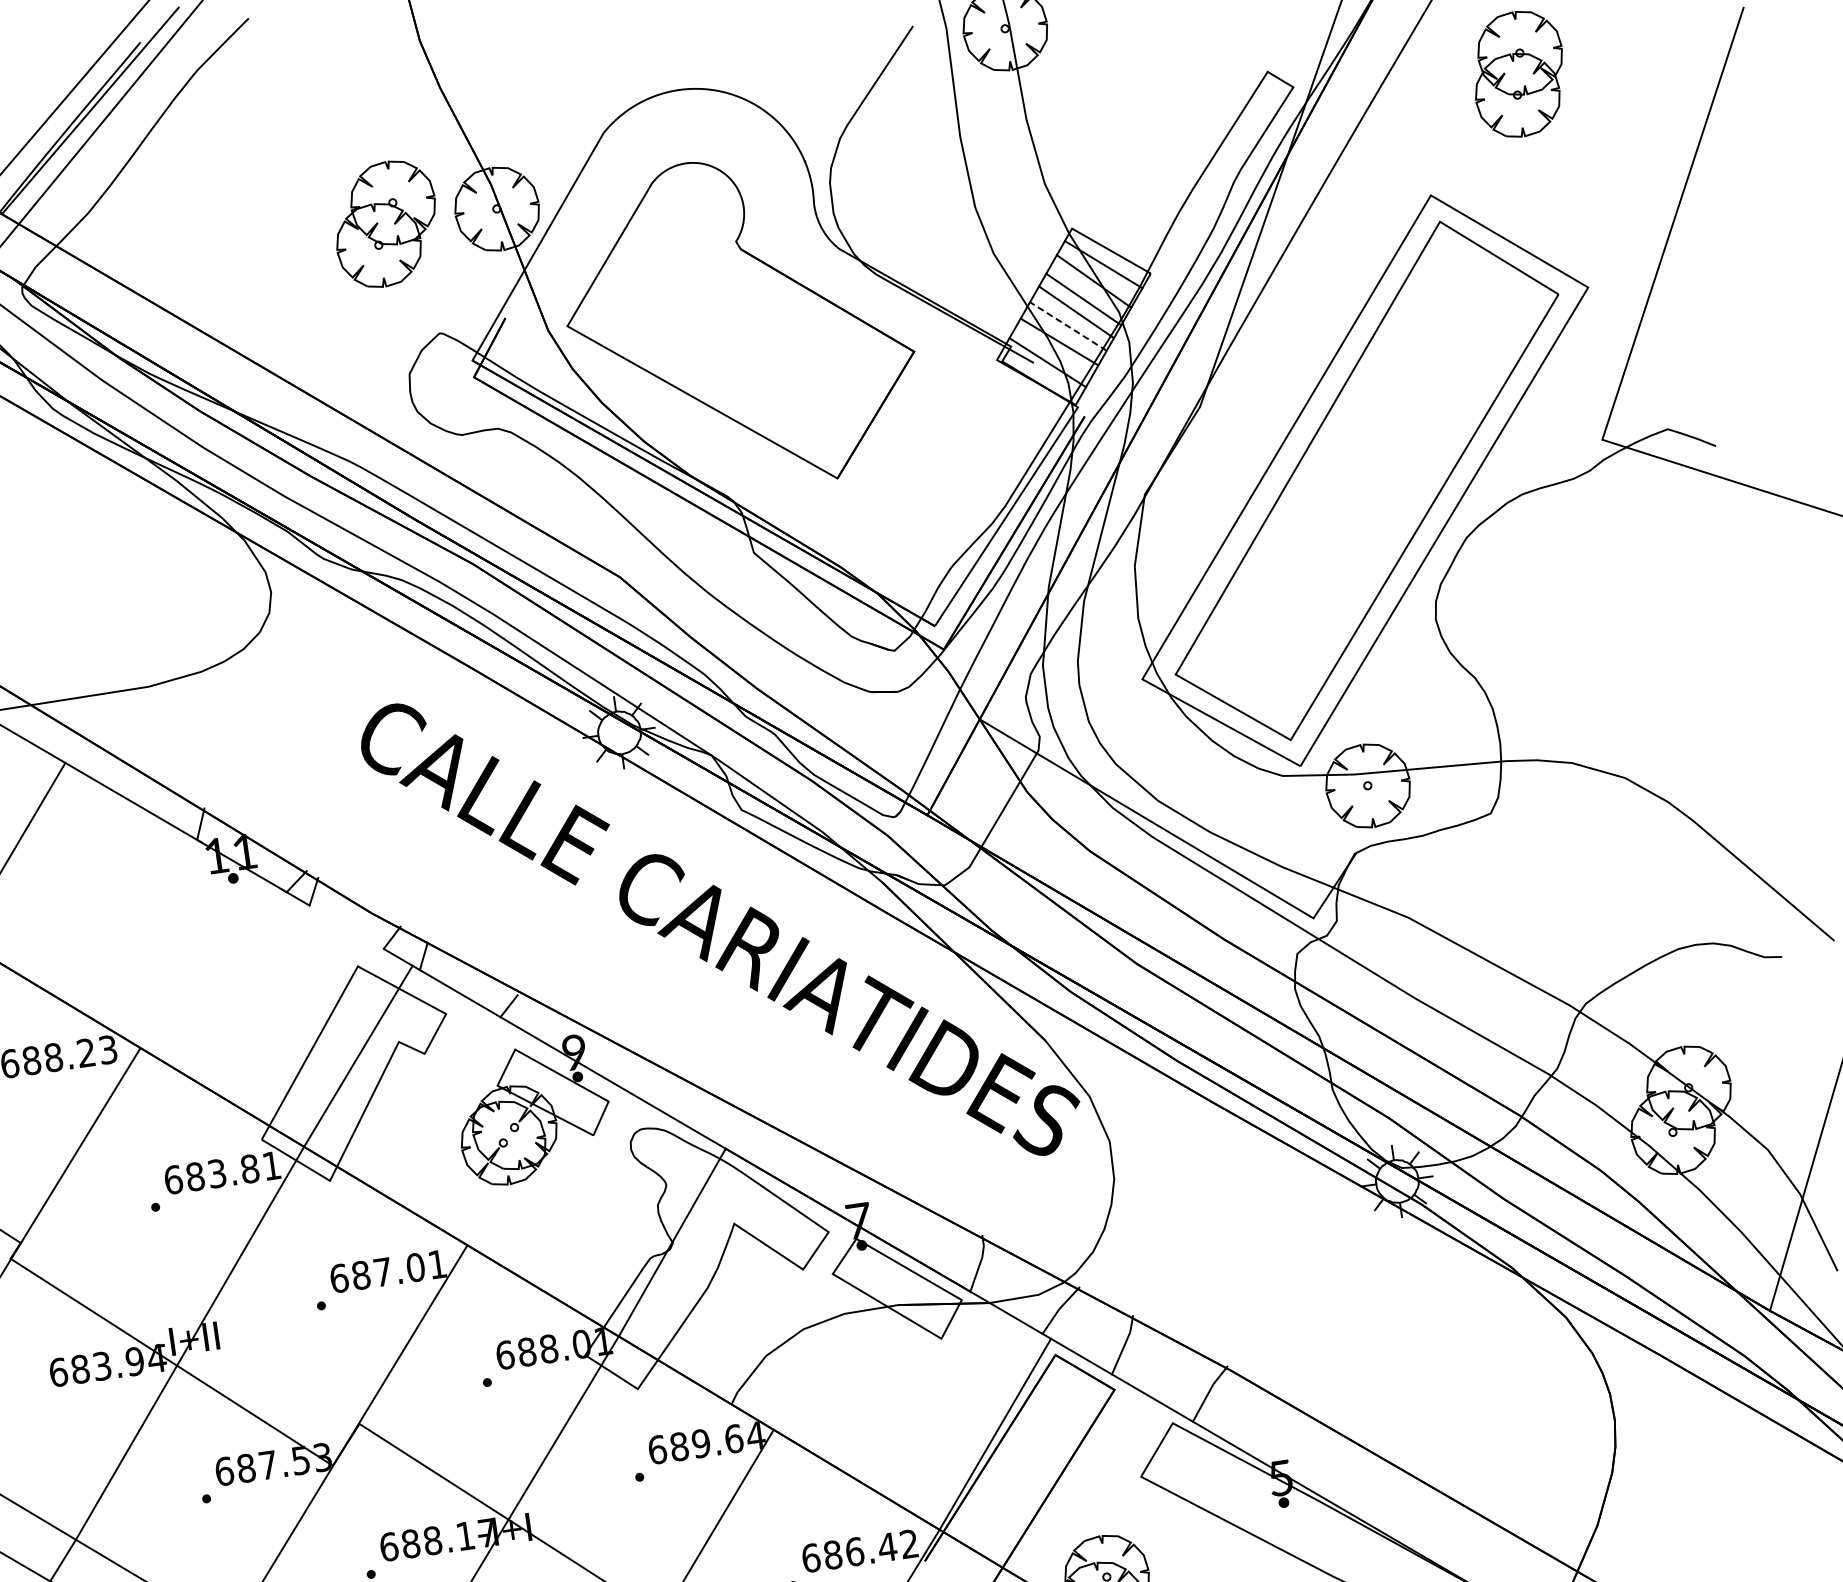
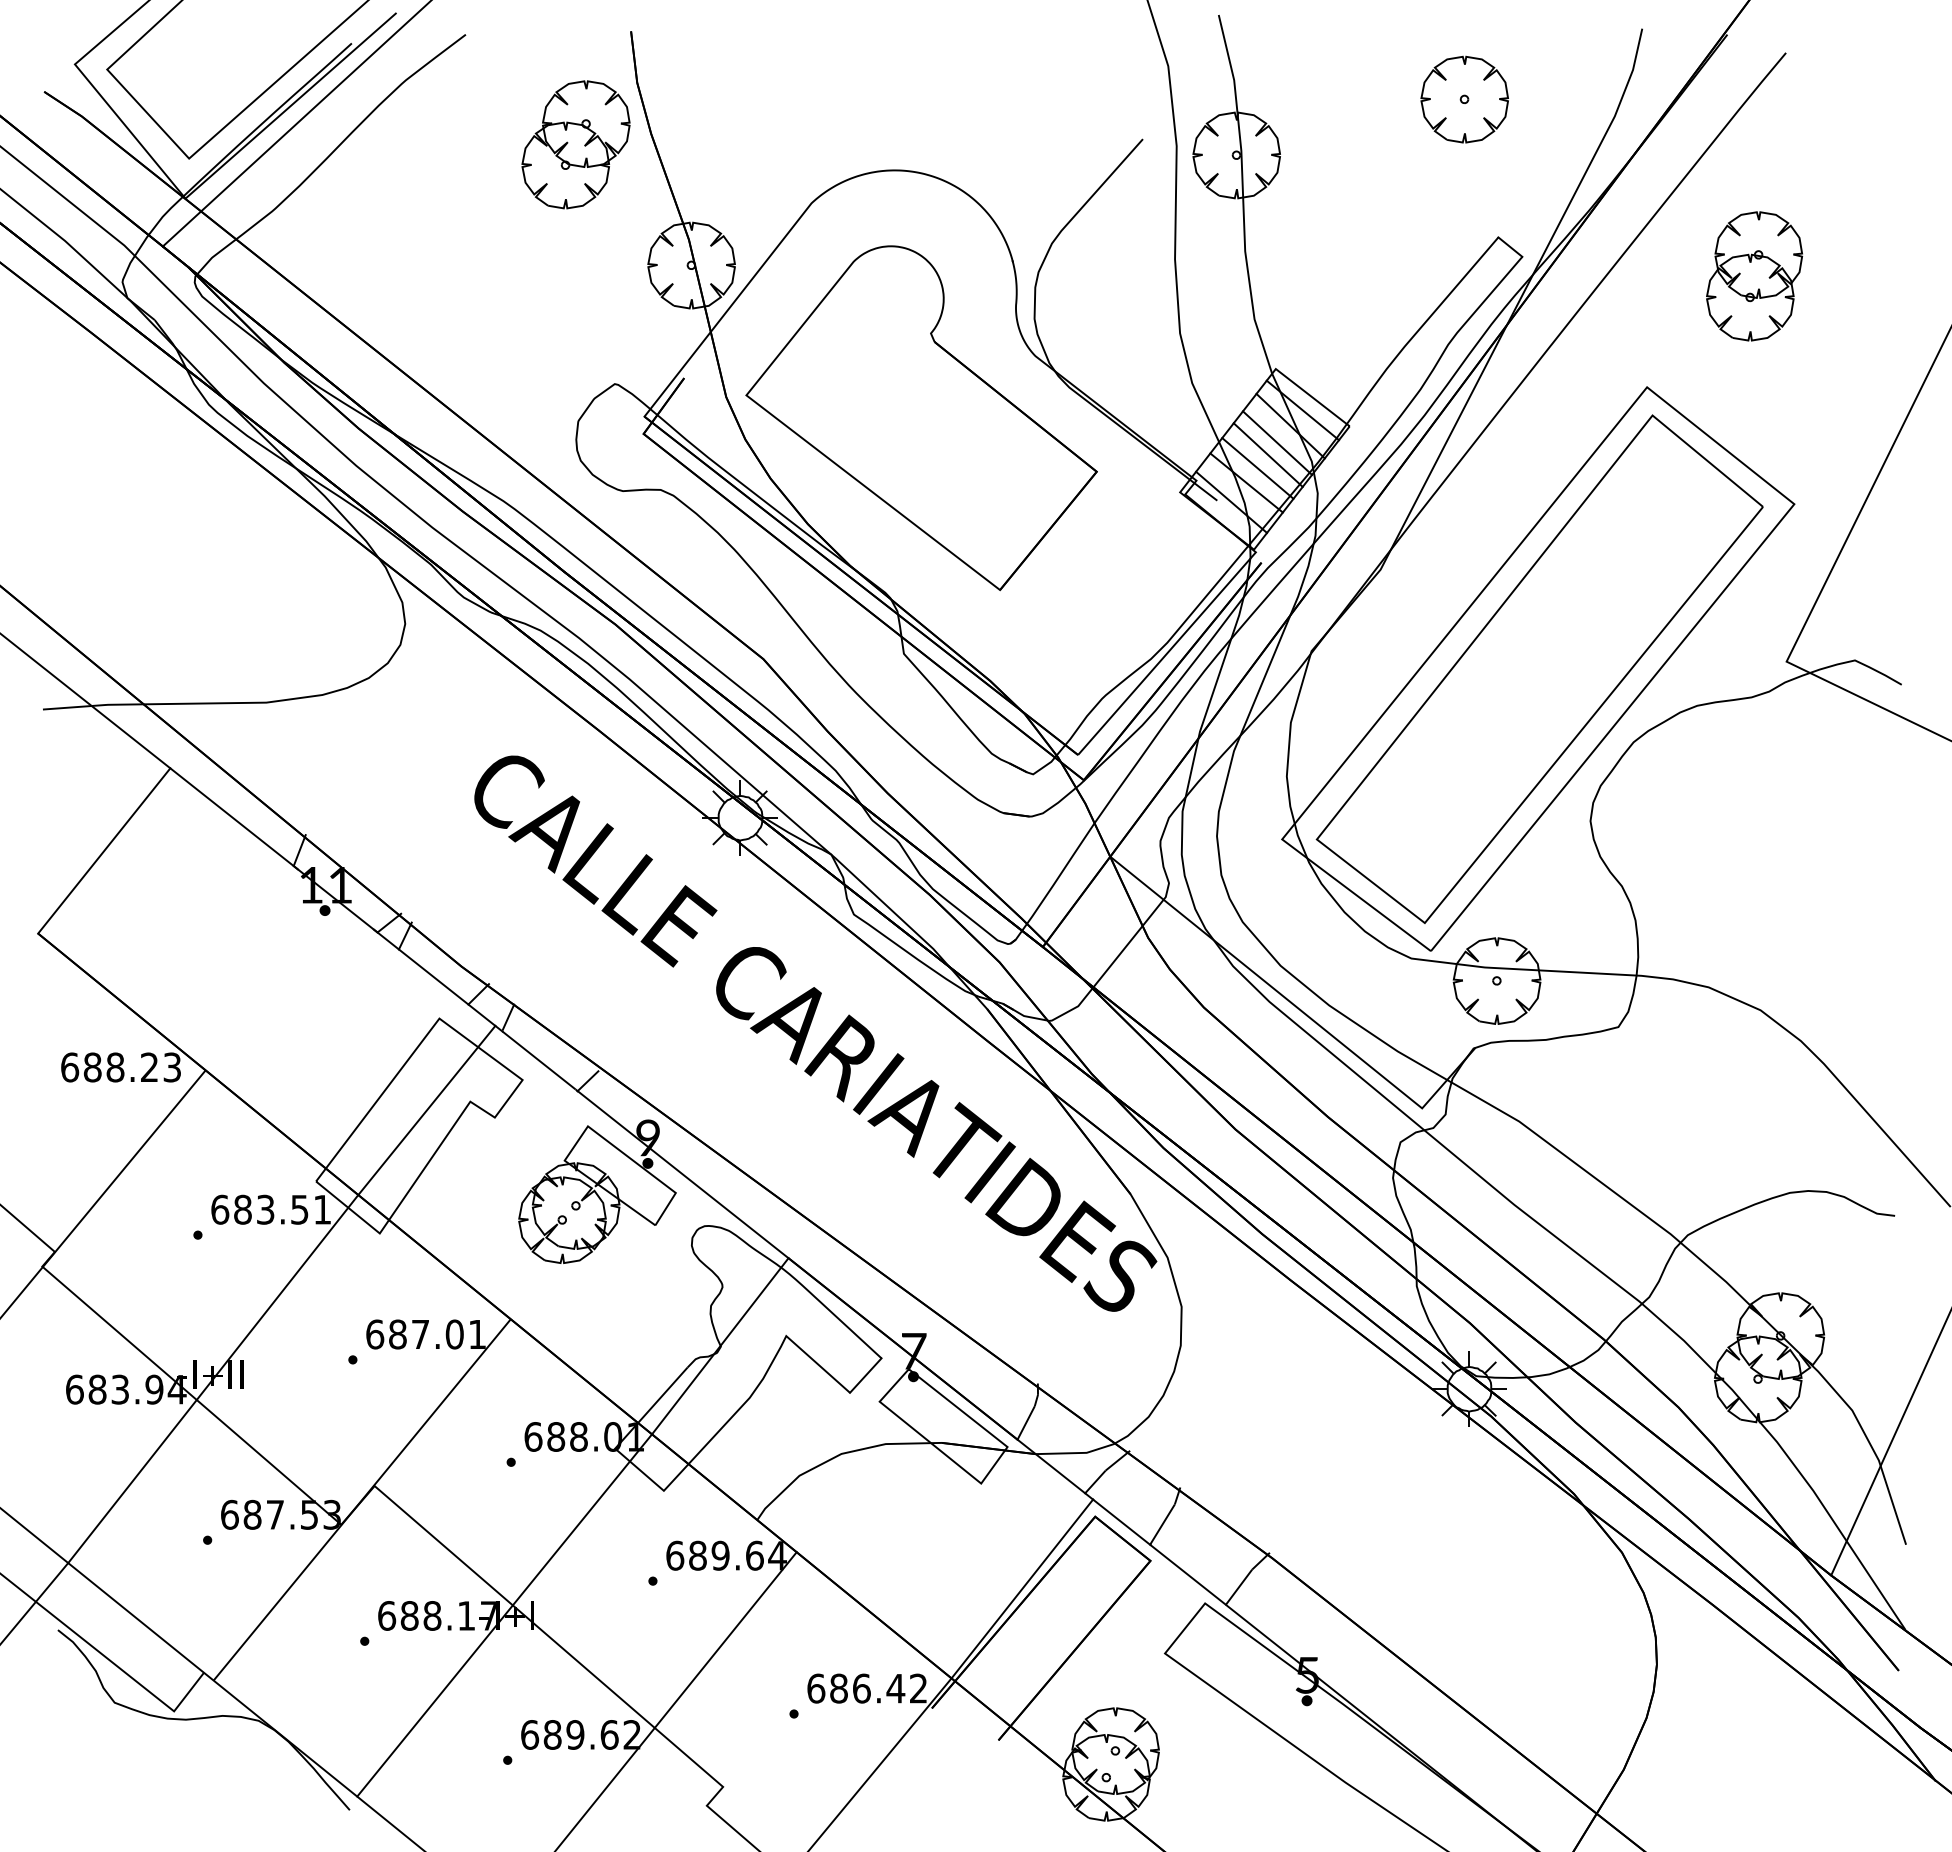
part: (385, 223) -> (575, 144), moved
line: (1068, 326) -> (1257, 468), dashed -> solid
line: (346, 926) -> (433, 976), added
text: (249, 1168) -> (299, 1209), 683.81 -> 683.51

